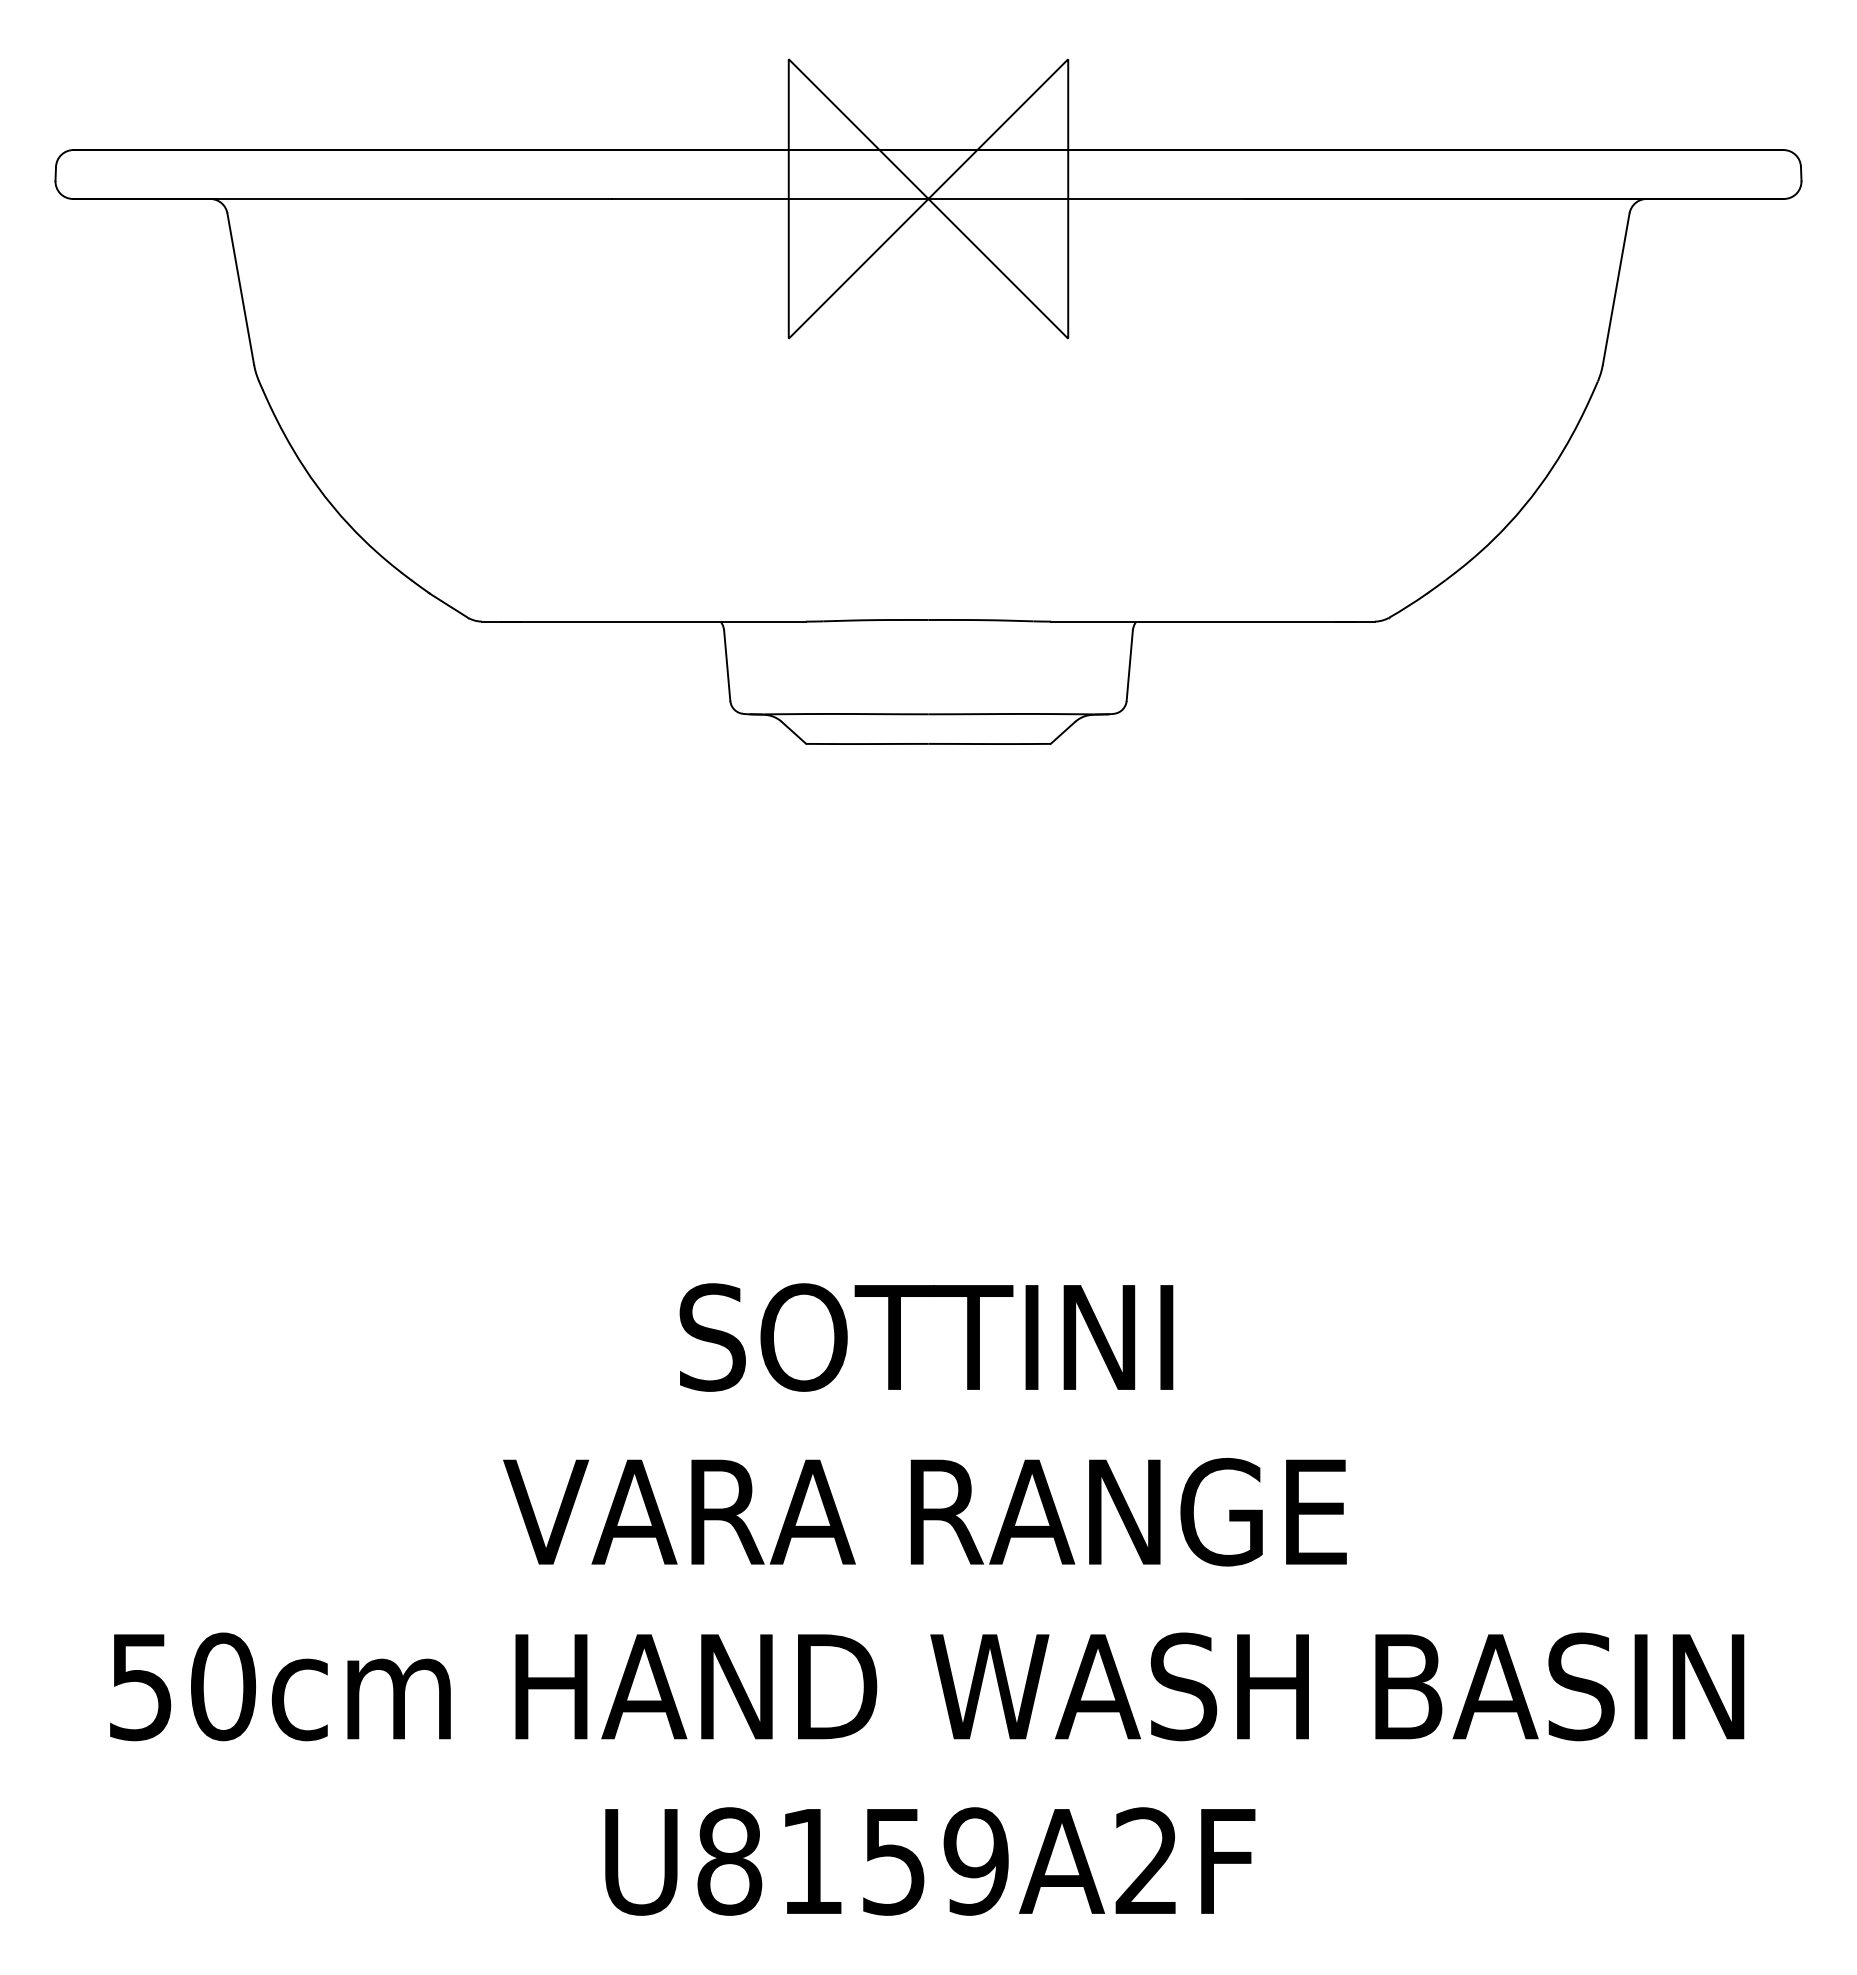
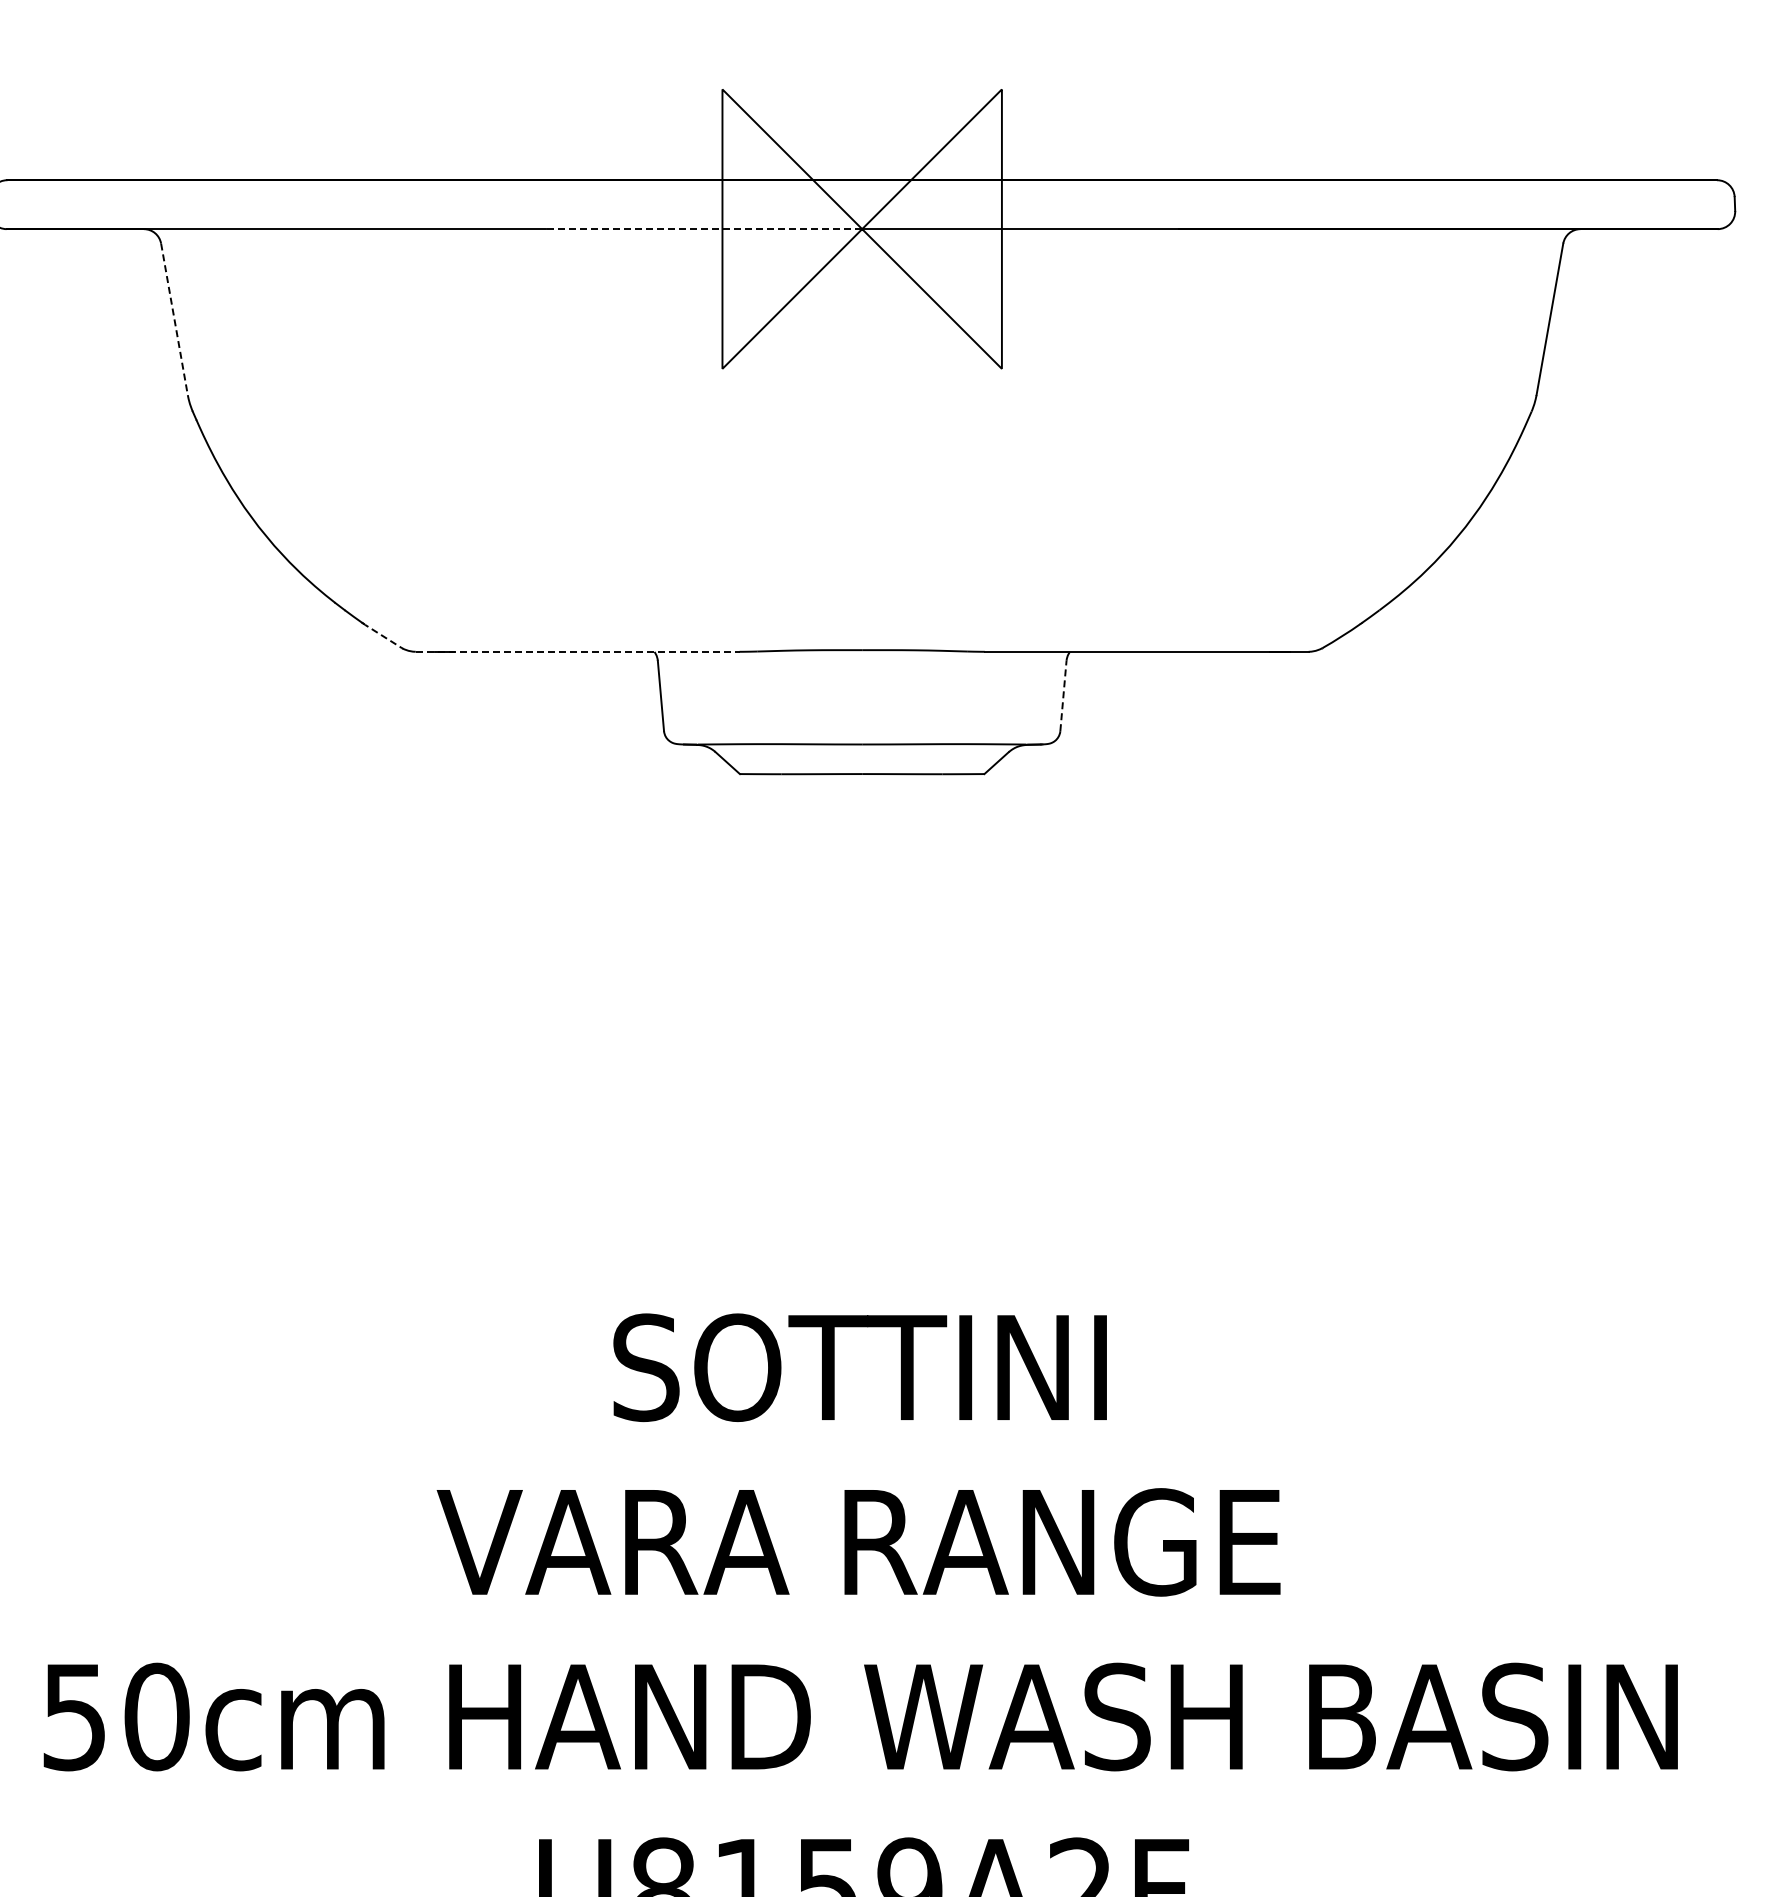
line: (769, 198) -> (703, 228), solid -> dashed
line: (240, 289) -> (174, 319), solid -> dashed
line: (448, 605) -> (382, 635), solid -> dashed
line: (643, 621) -> (577, 651), solid -> dashed
line: (1129, 665) -> (1063, 695), solid -> dashed

